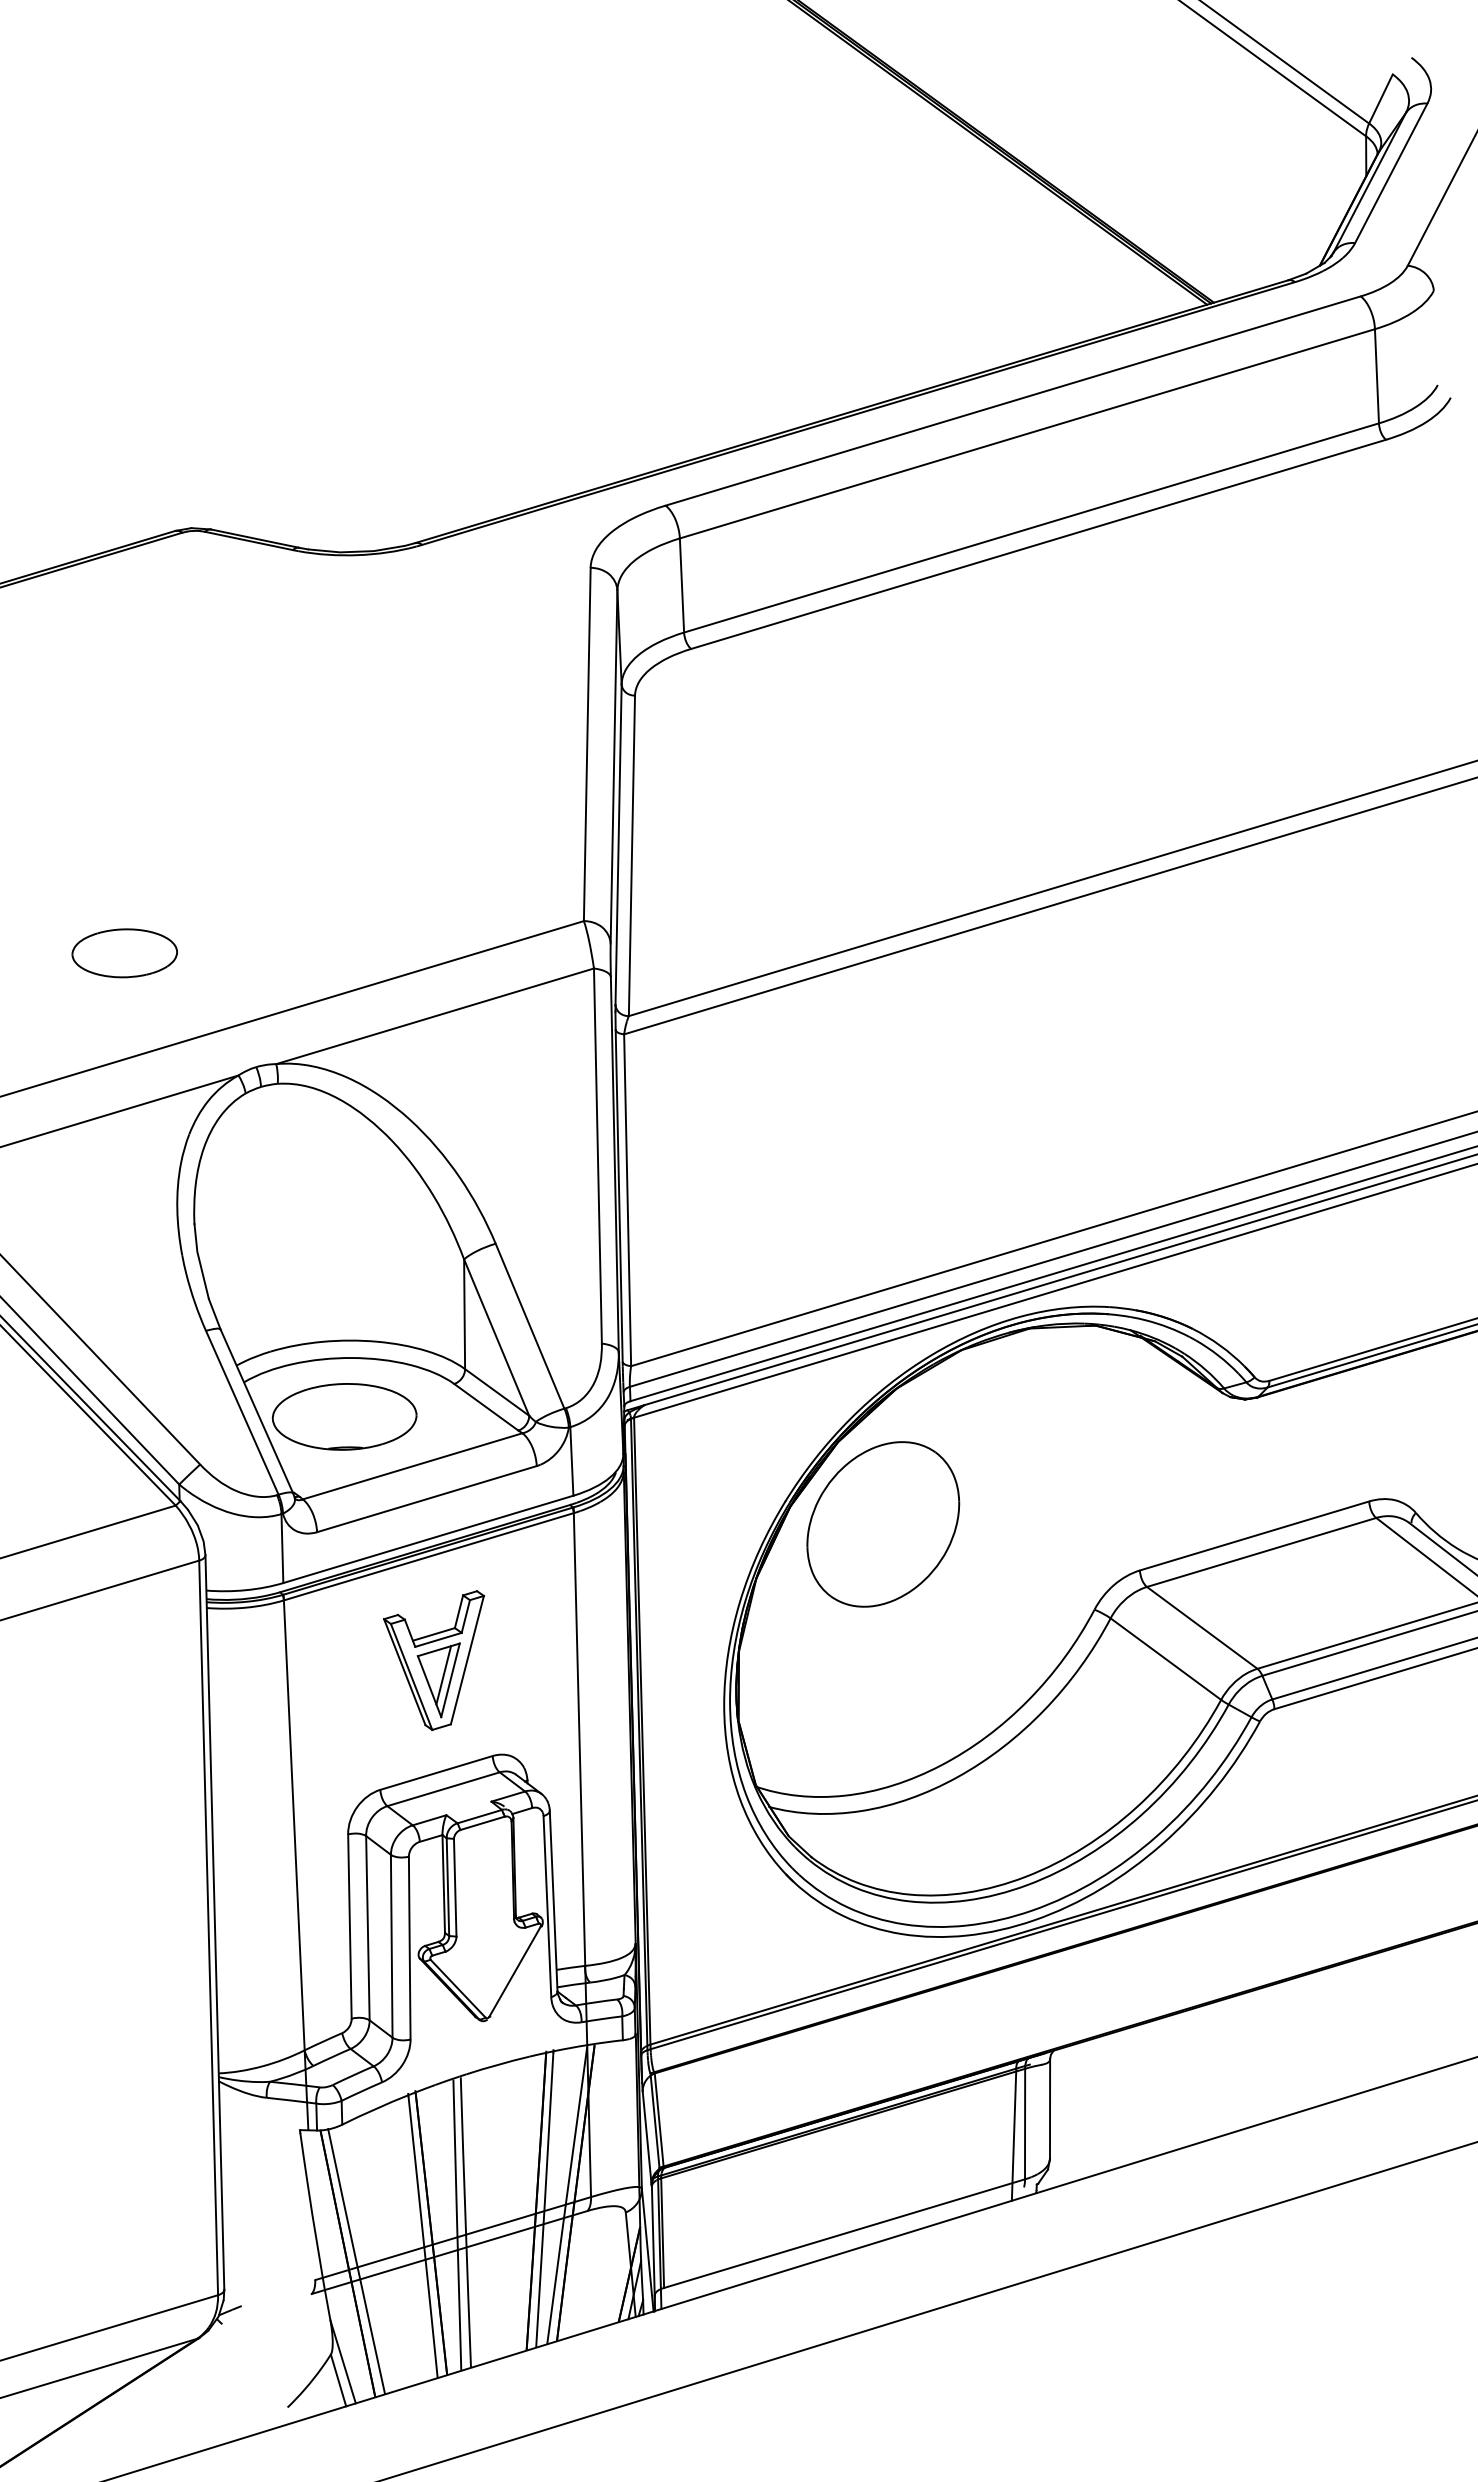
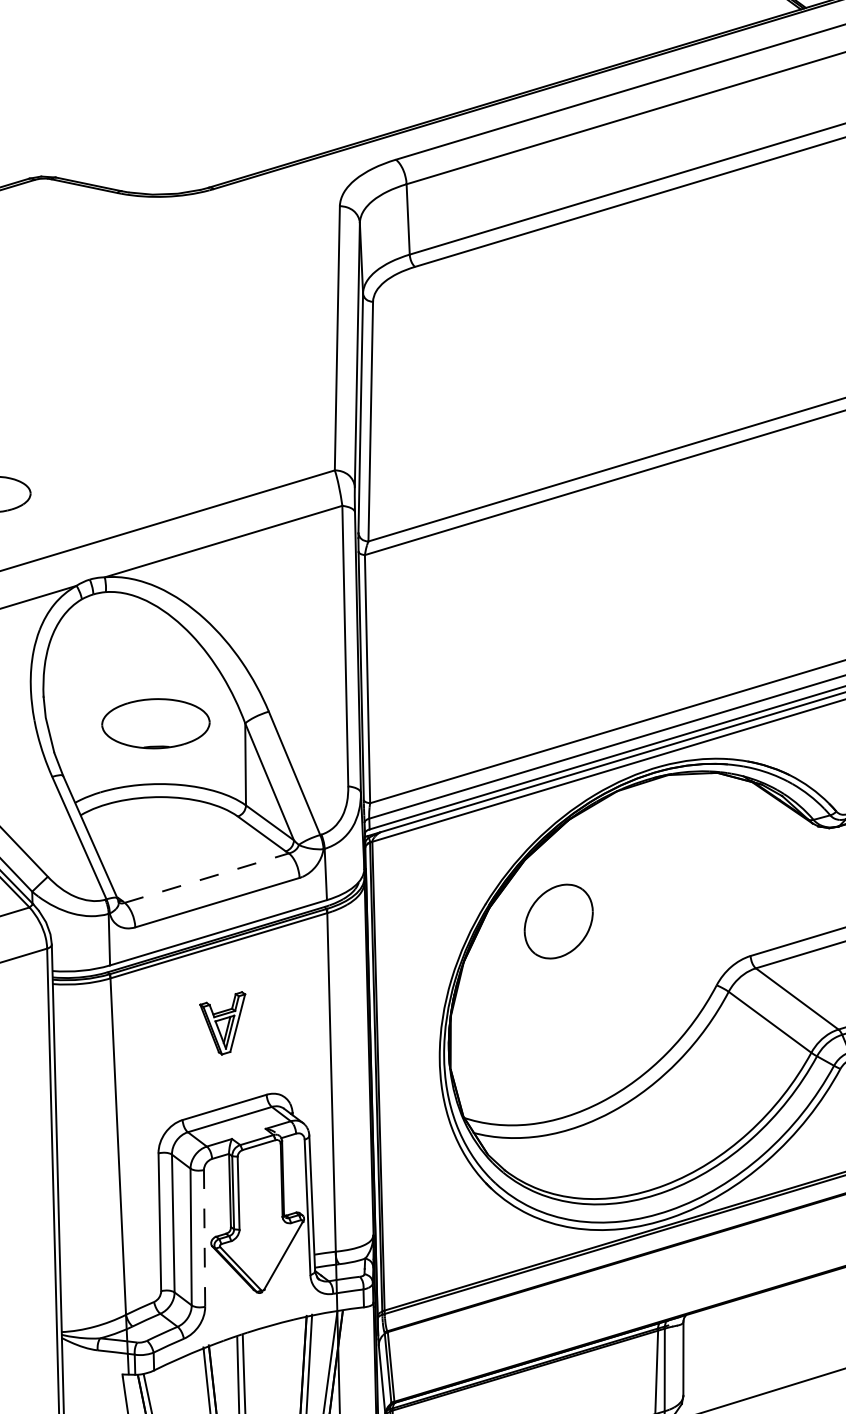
part: (344, 1416) -> (155, 723), moved
line: (412, 1466) -> (206, 878), solid -> dashed
part: (883, 1524) -> (558, 921), size x0.6
part: (433, 1660) -> (222, 1023), size x0.6
line: (409, 1947) -> (204, 1237), solid -> dashed

